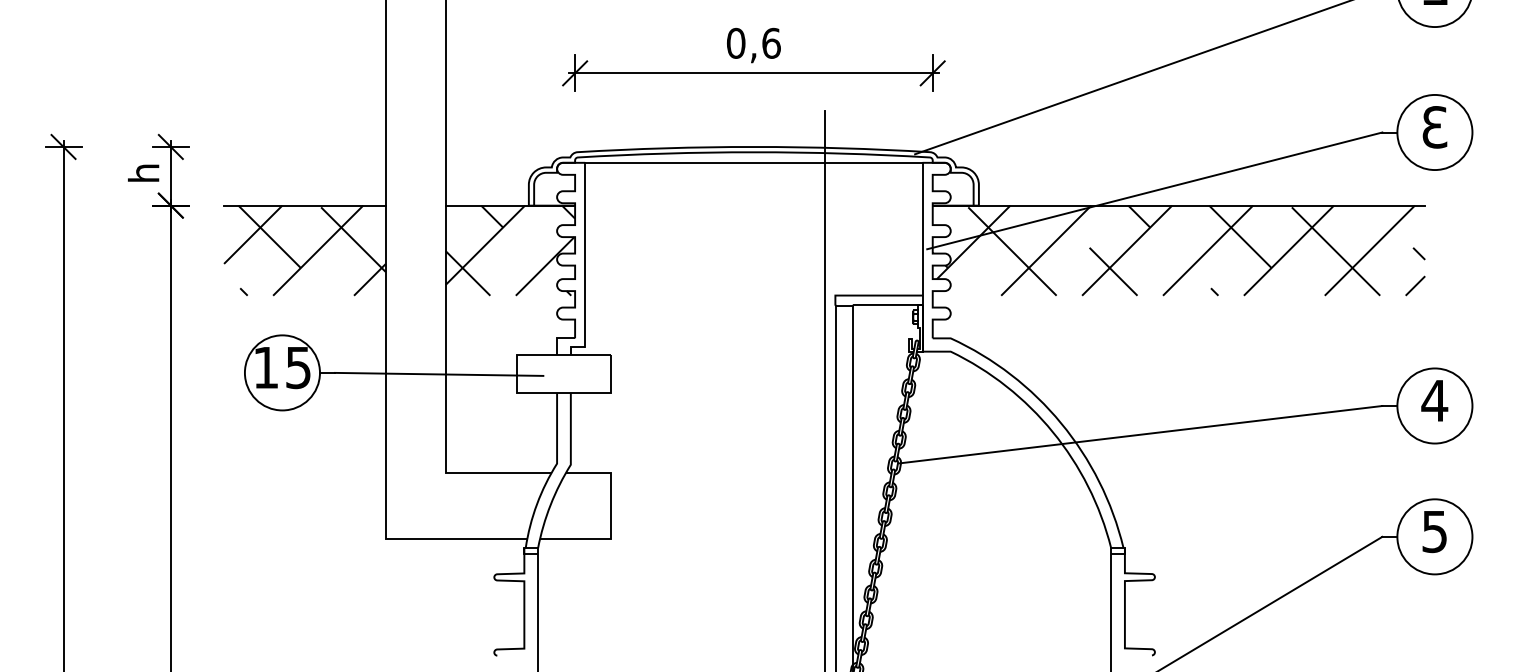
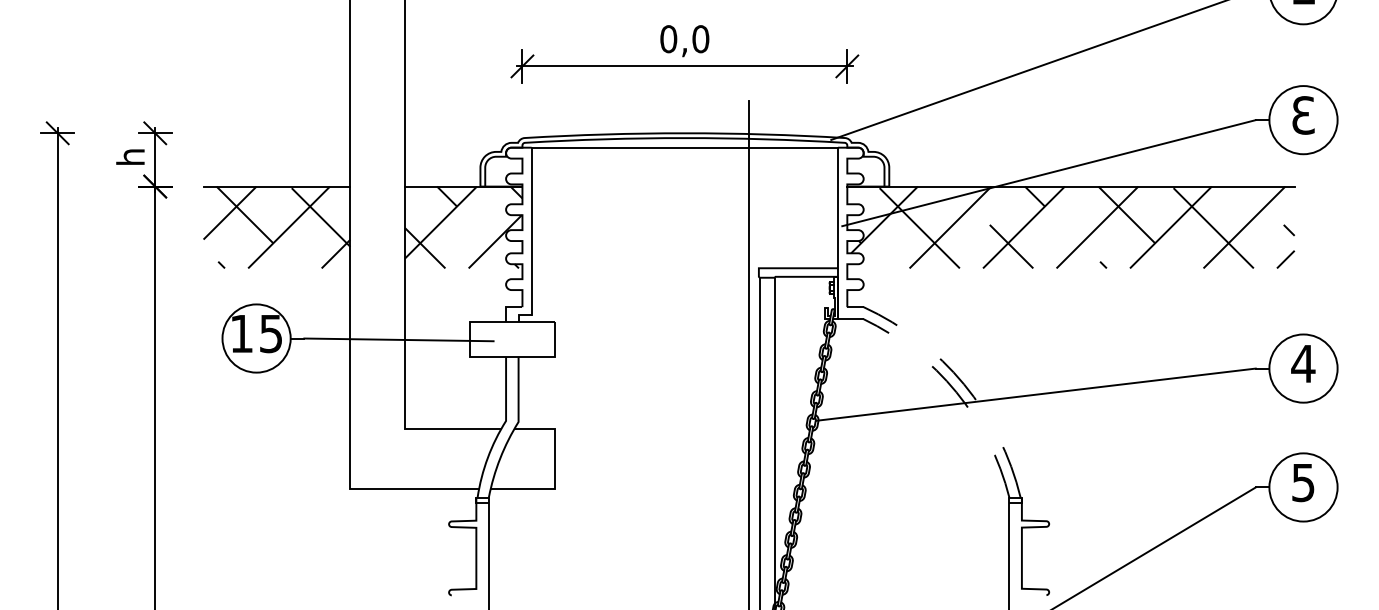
text: (771, 42) -> (700, 38), 0,6 -> 0,0
line: (1055, 416) -> (958, 378), solid -> dashed
line: (1044, 421) -> (948, 382), solid -> dashed

